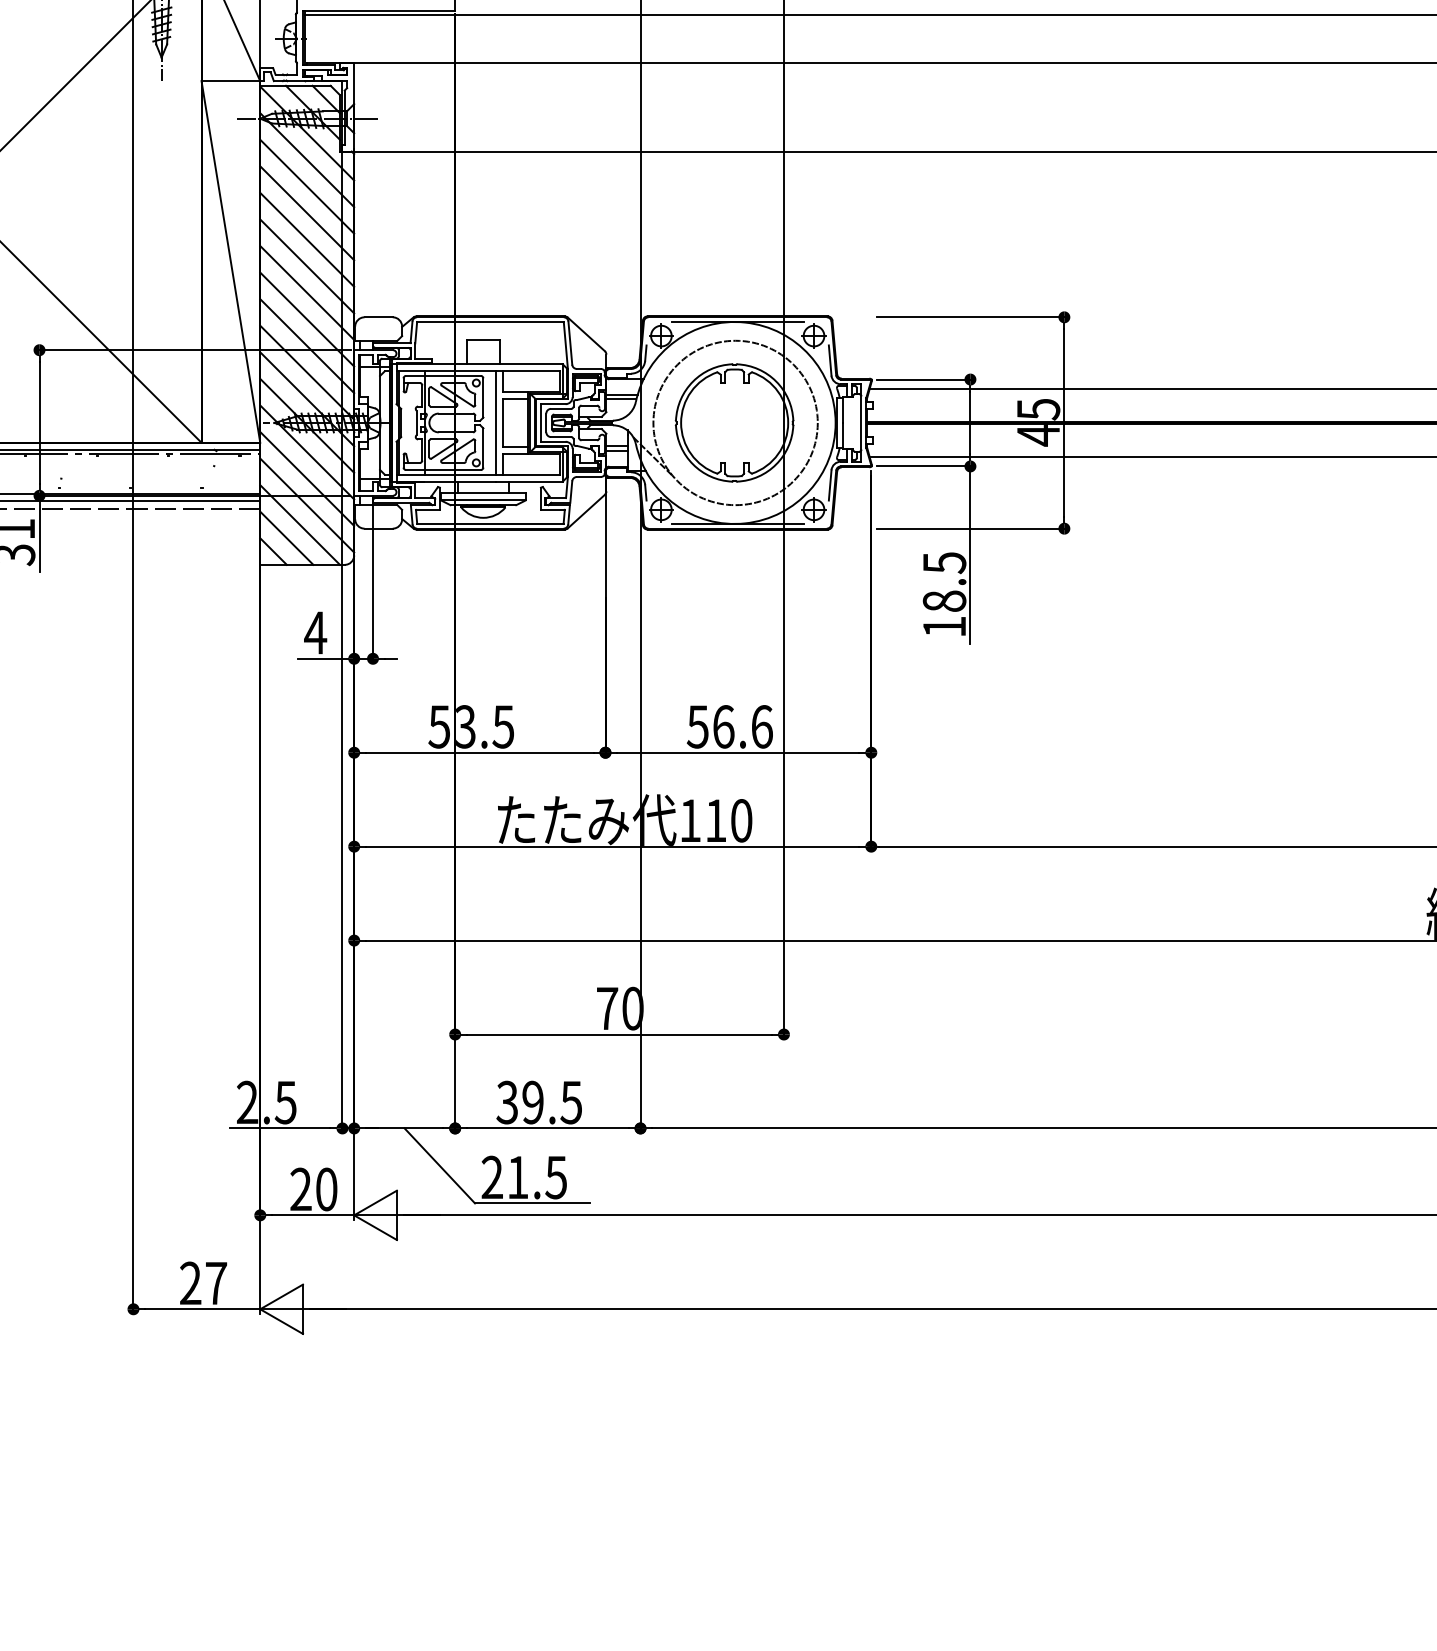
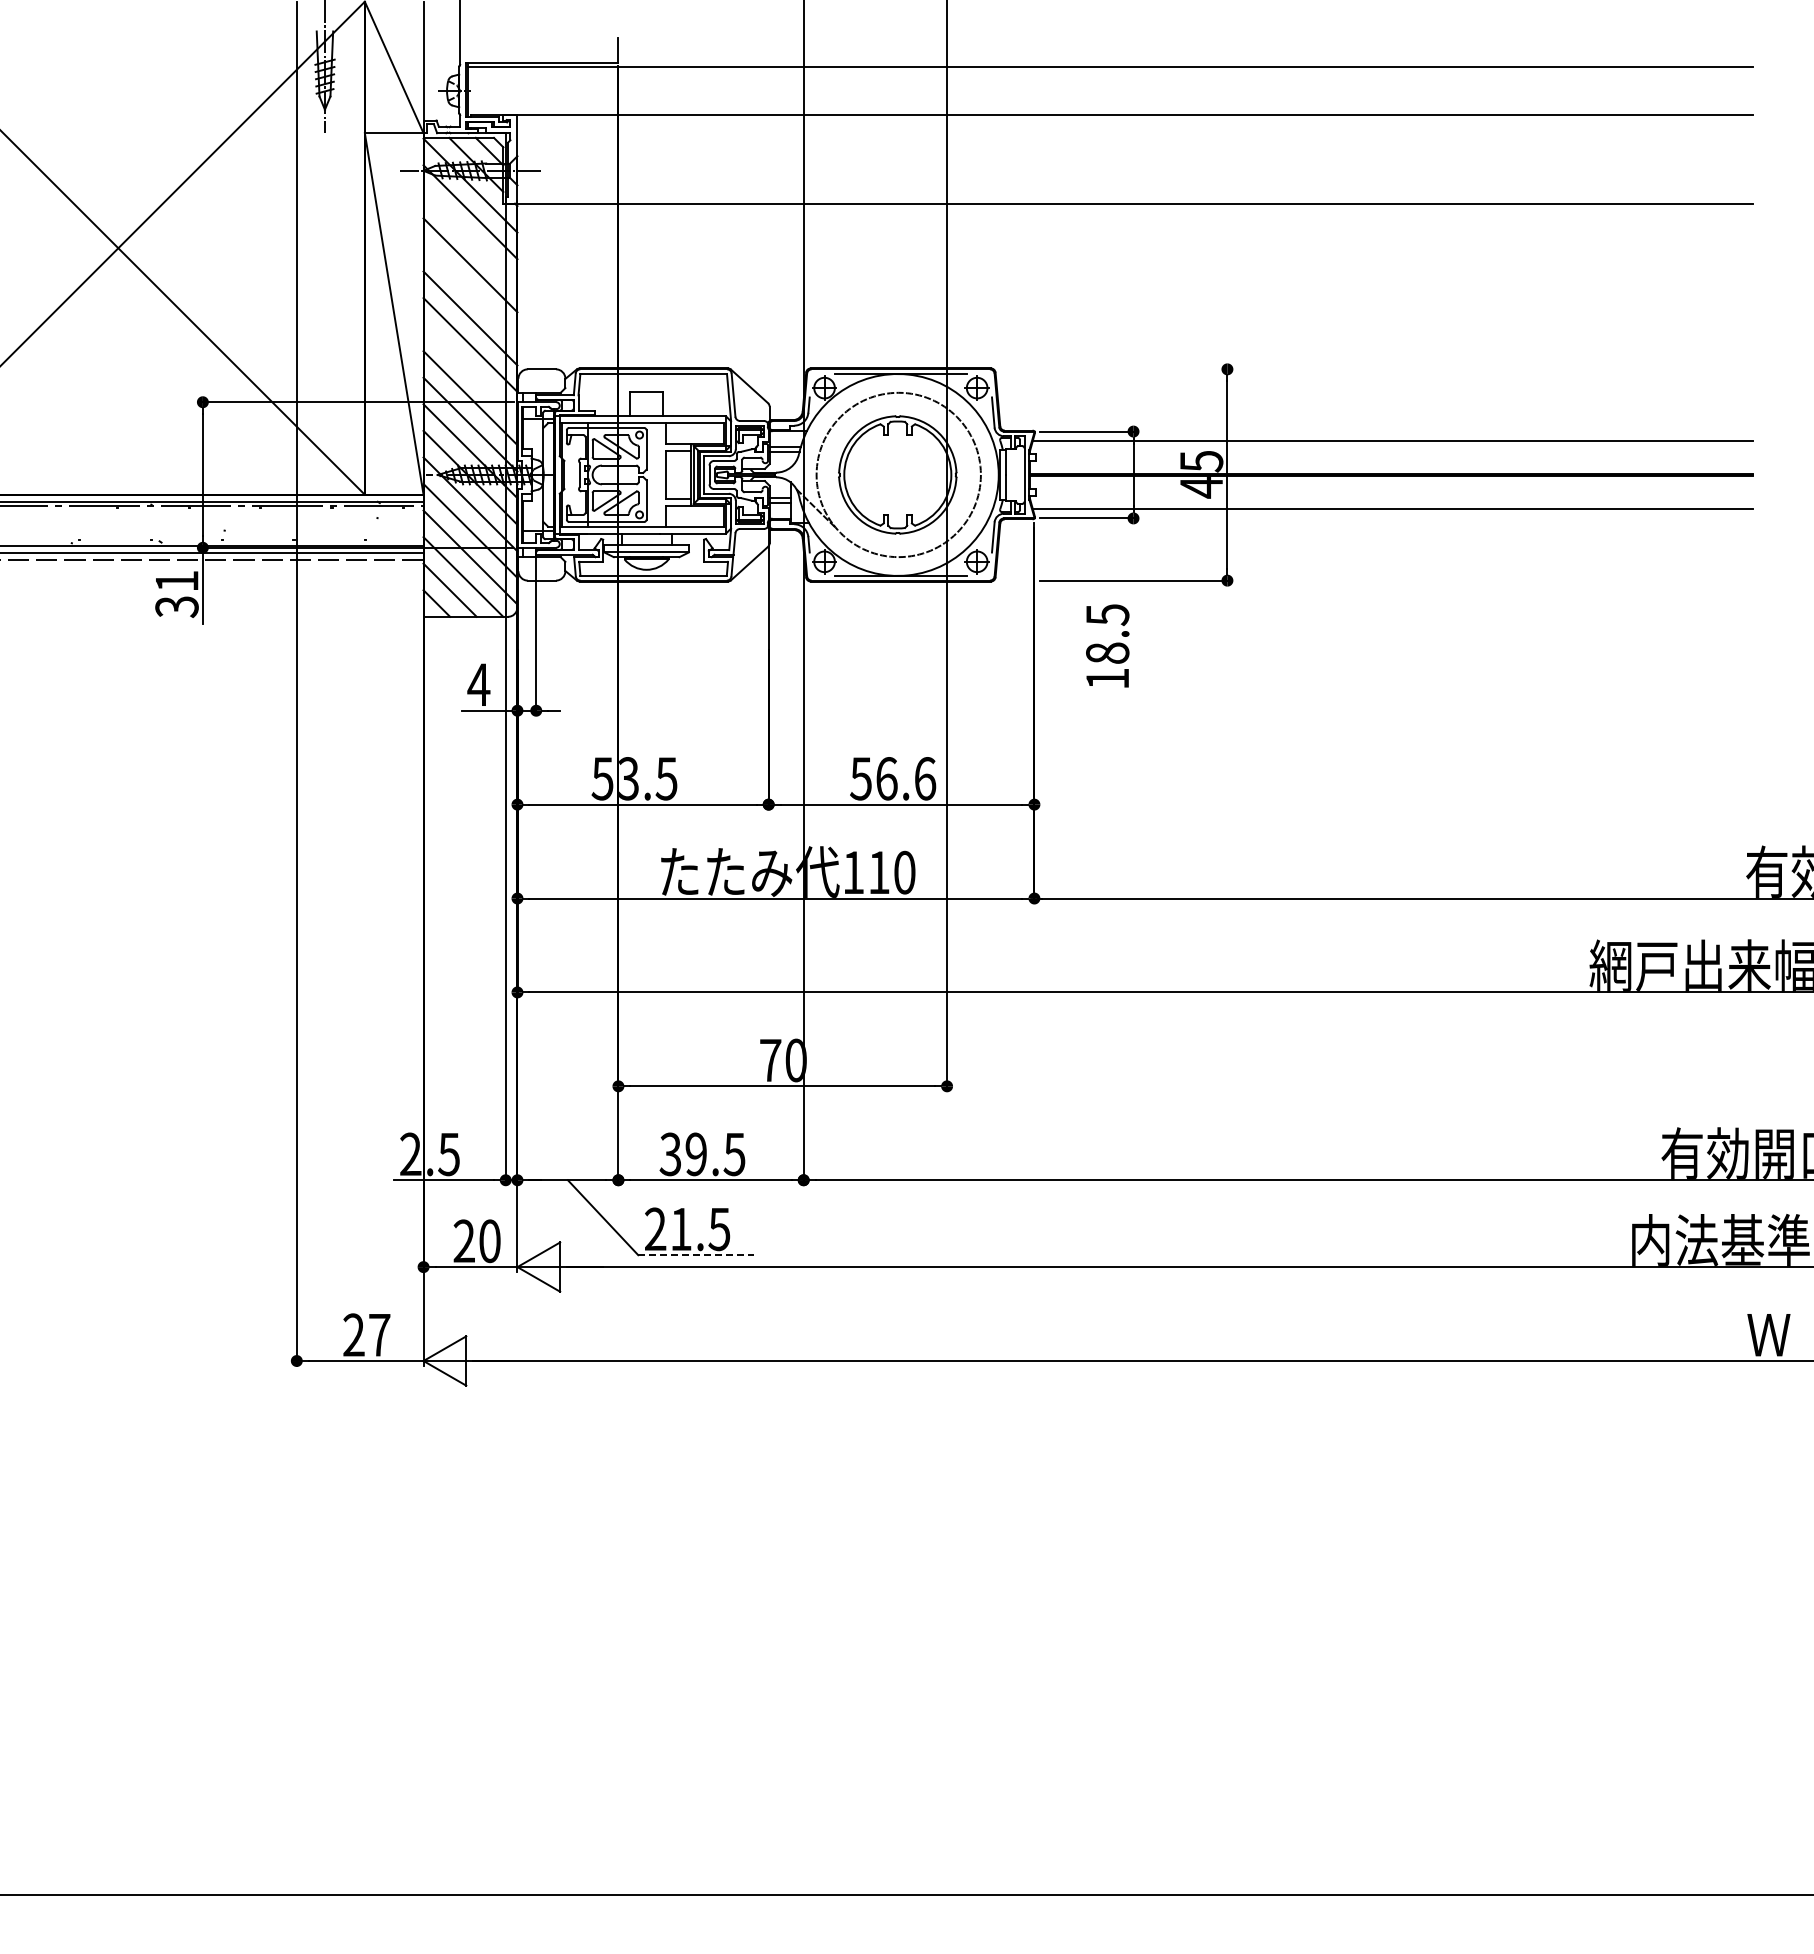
line: (307, 186) -> (470, 238), removed
line: (307, 239) -> (470, 291), removed
line: (972, 317) -> (1135, 369), removed
line: (307, 319) -> (470, 371), removed
line: (496, 422) -> (659, 474), removed
line: (970, 555) -> (1133, 607), removed
line: (532, 1203) -> (695, 1255), solid -> dashed

